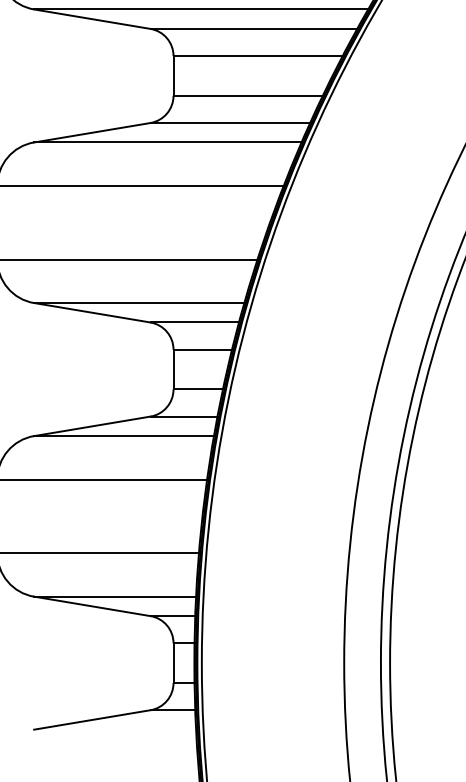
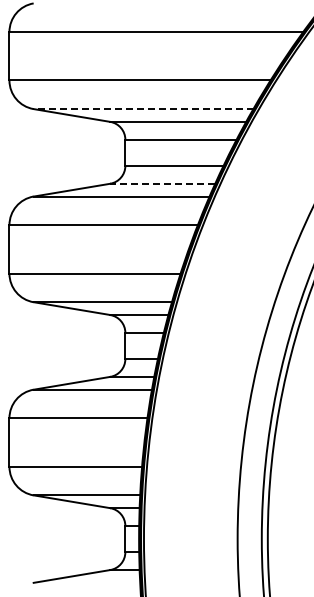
line: (201, 10) -> (143, 109), solid -> dashed
line: (229, 122) -> (162, 183), solid -> dashed

